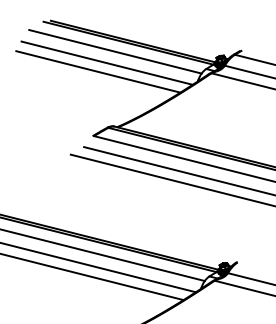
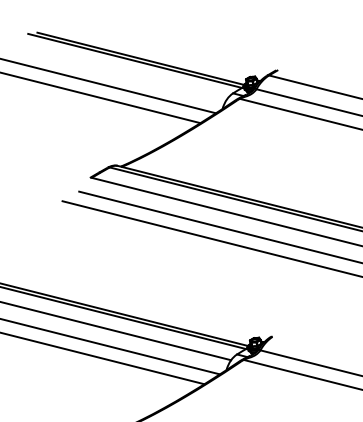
line: (115, 51) -> (118, 71), removed

